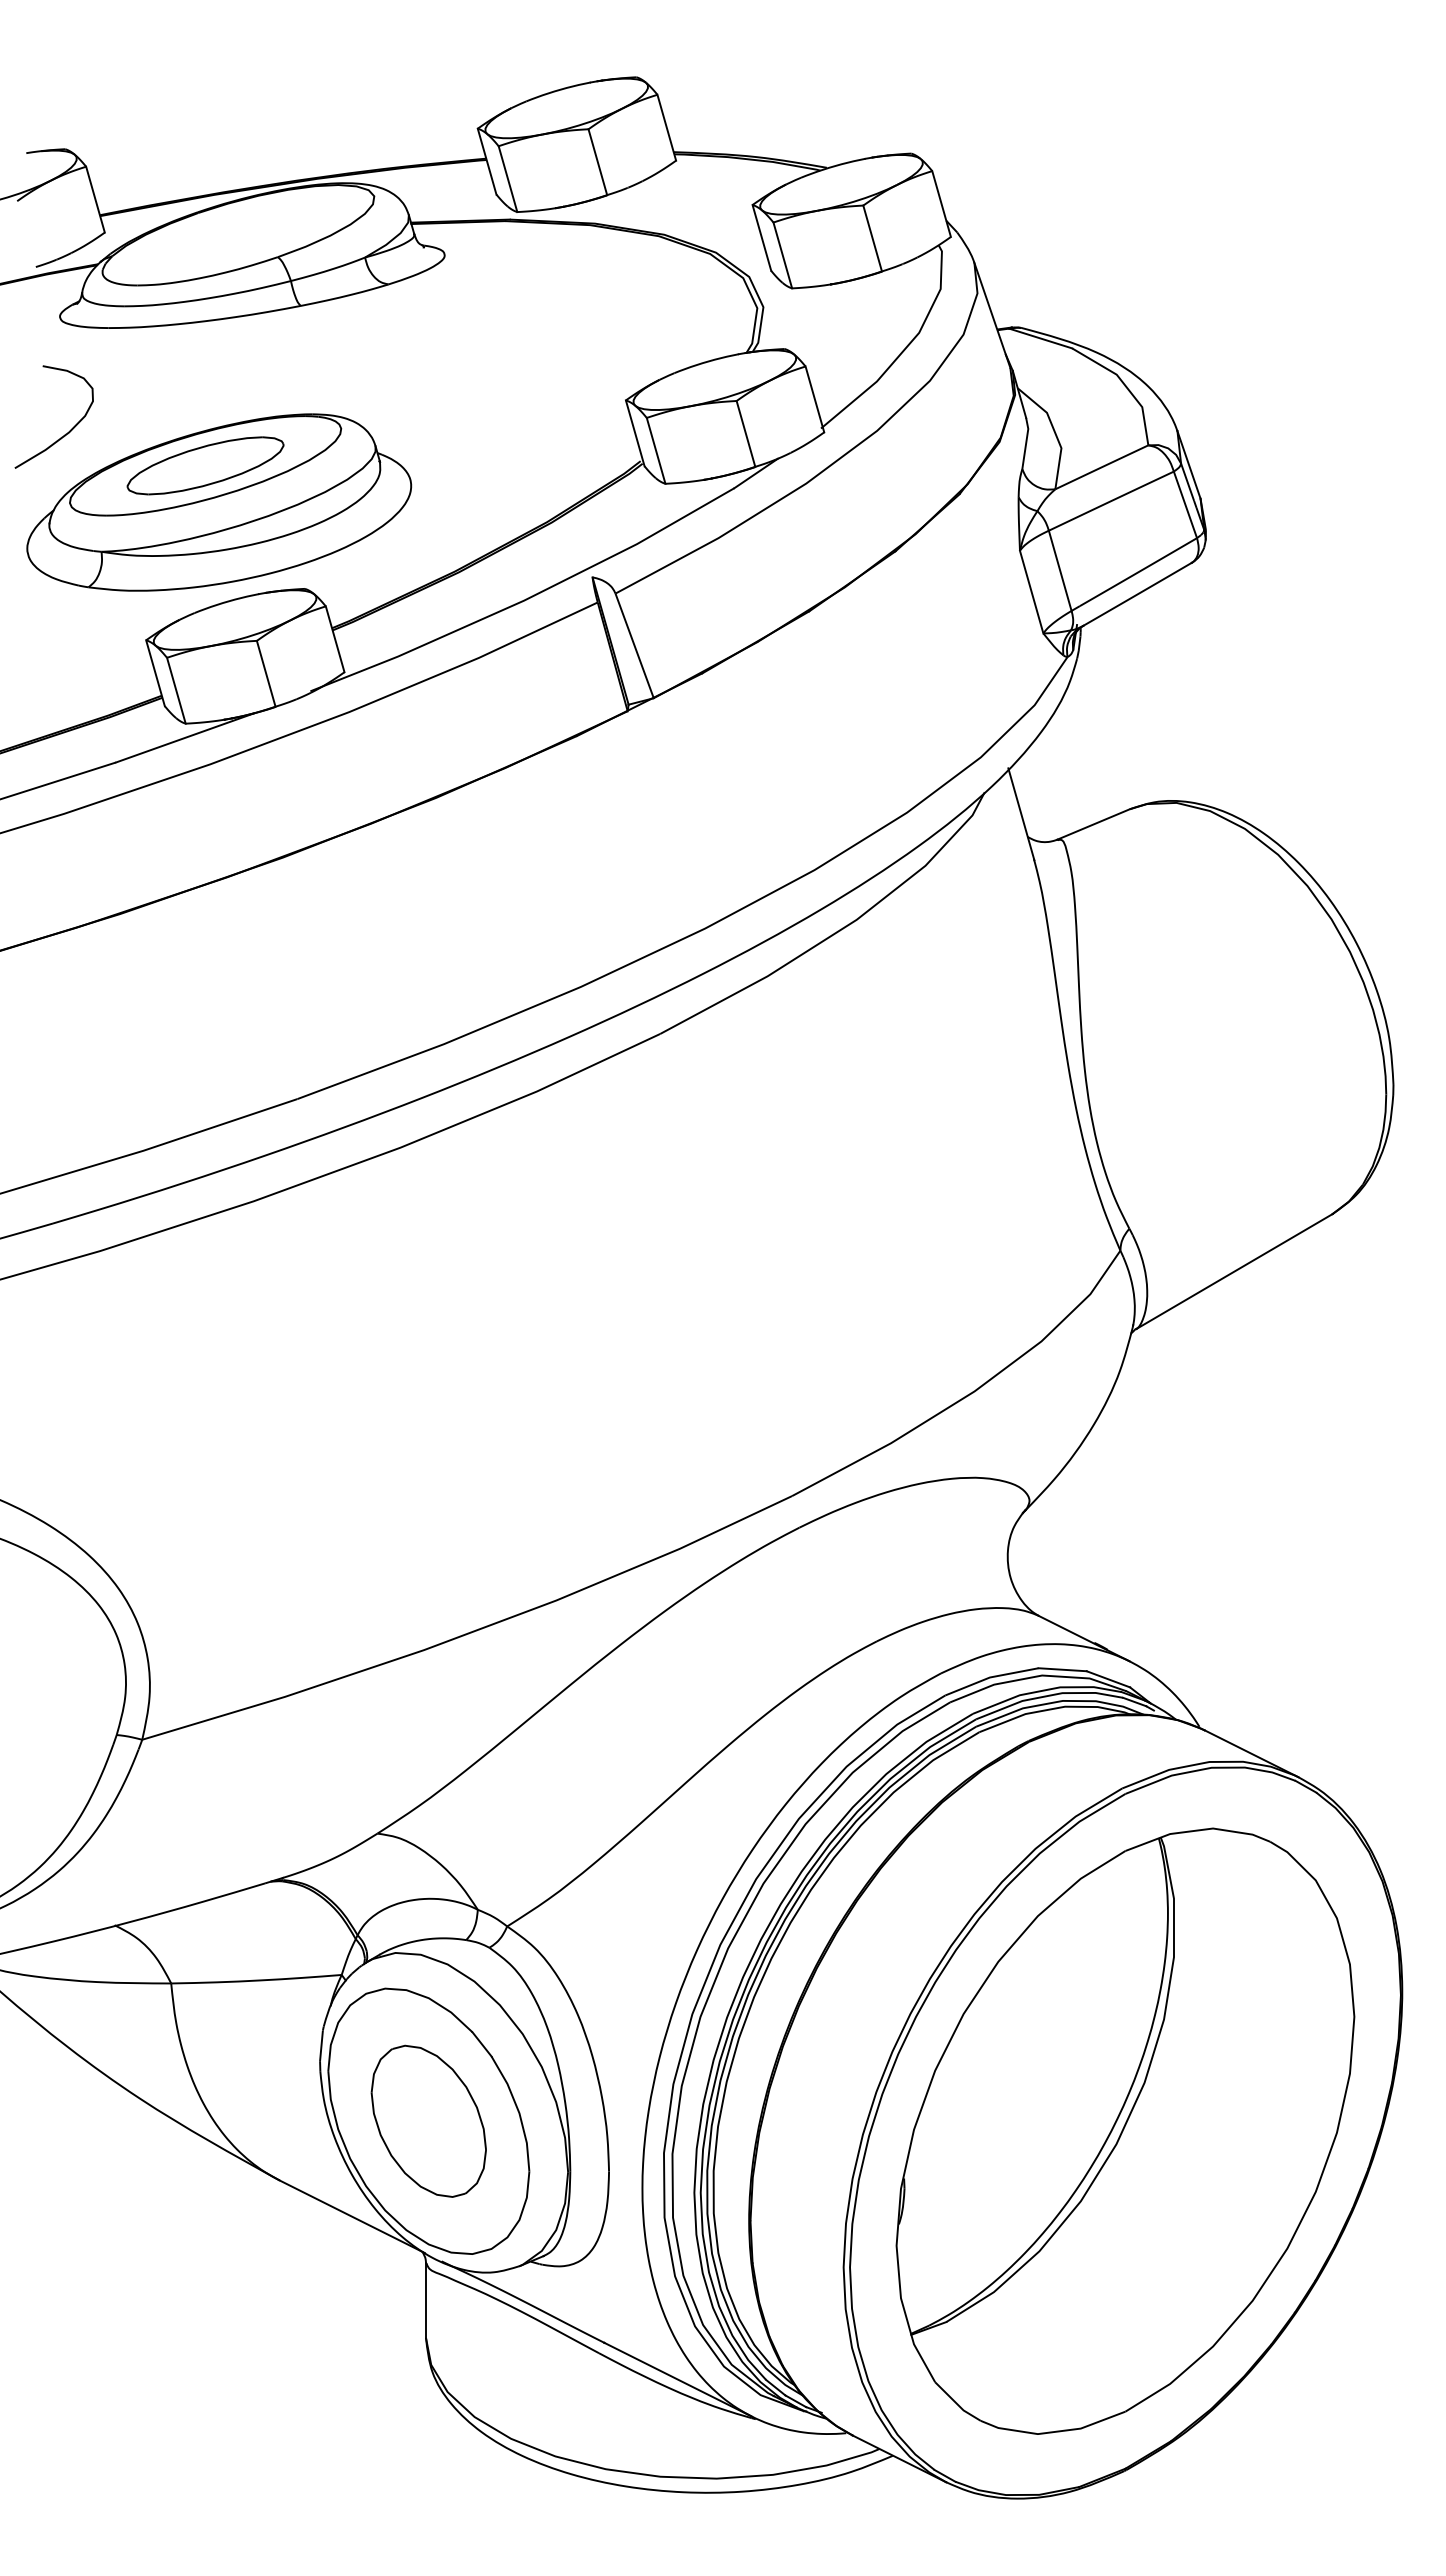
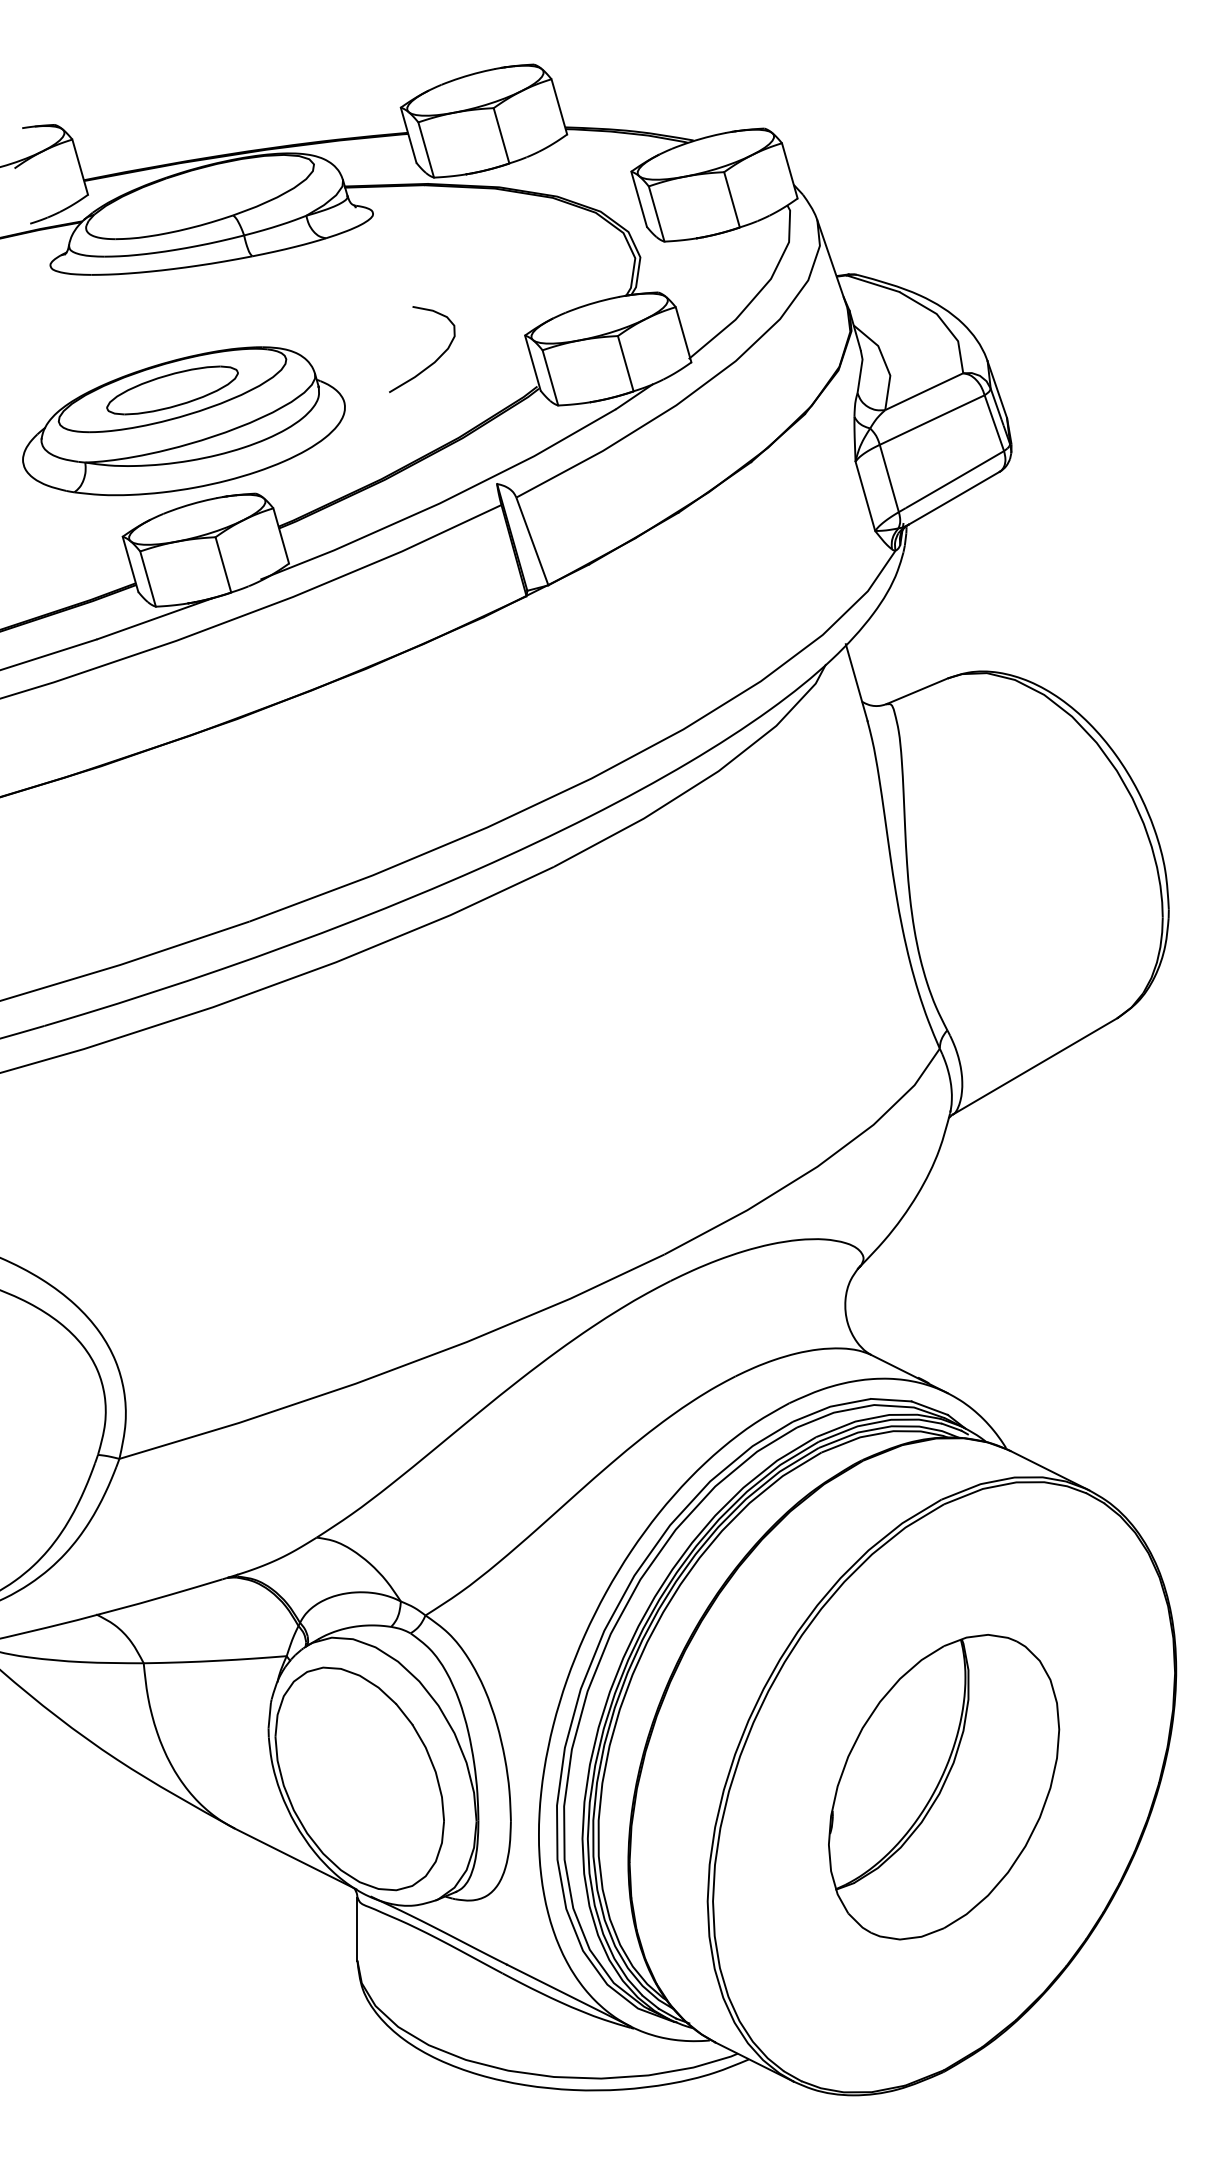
curve: (65, 433) -> (431, 363), moved
part: (428, 2120) -> (359, 1778), removed
part: (1125, 2130) -> (944, 1786), size x0.6

